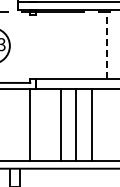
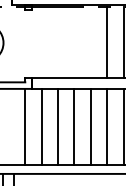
line: (106, 45) -> (106, 42), dashed -> solid
line: (45, 124) -> (41, 126), added
line: (106, 124) -> (106, 126), added

